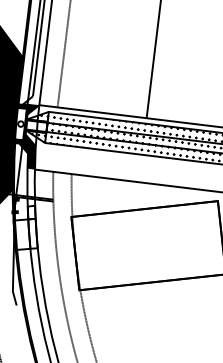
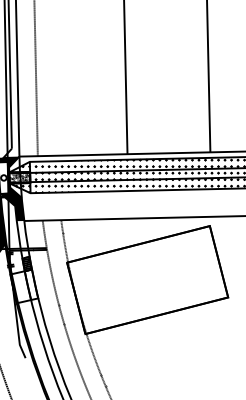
hatch: (36, 125) -> (19, 177), added
hatch: (31, 212) -> (26, 263), added

